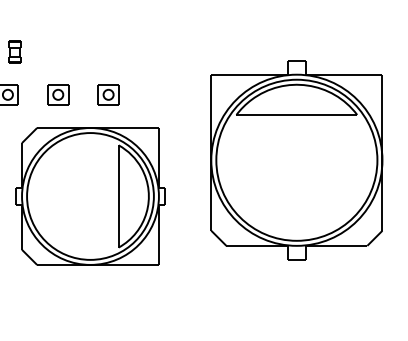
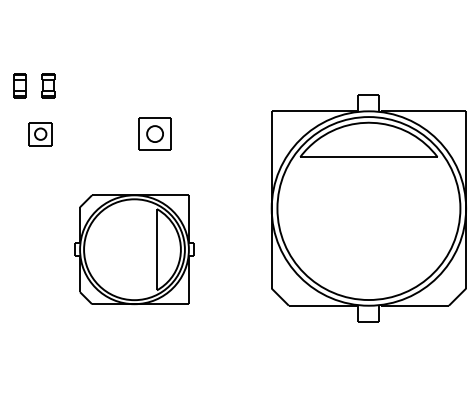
part: (57, 95) -> (97, 134), removed
part: (108, 95) -> (154, 134), size x1.4
part: (90, 196) -> (134, 249), size x0.7

